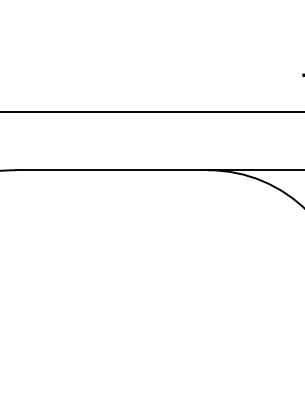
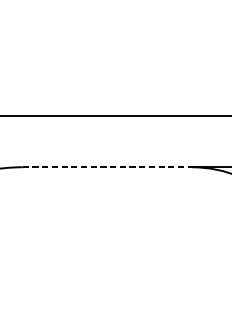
line: (112, 170) -> (107, 167), solid -> dashed

